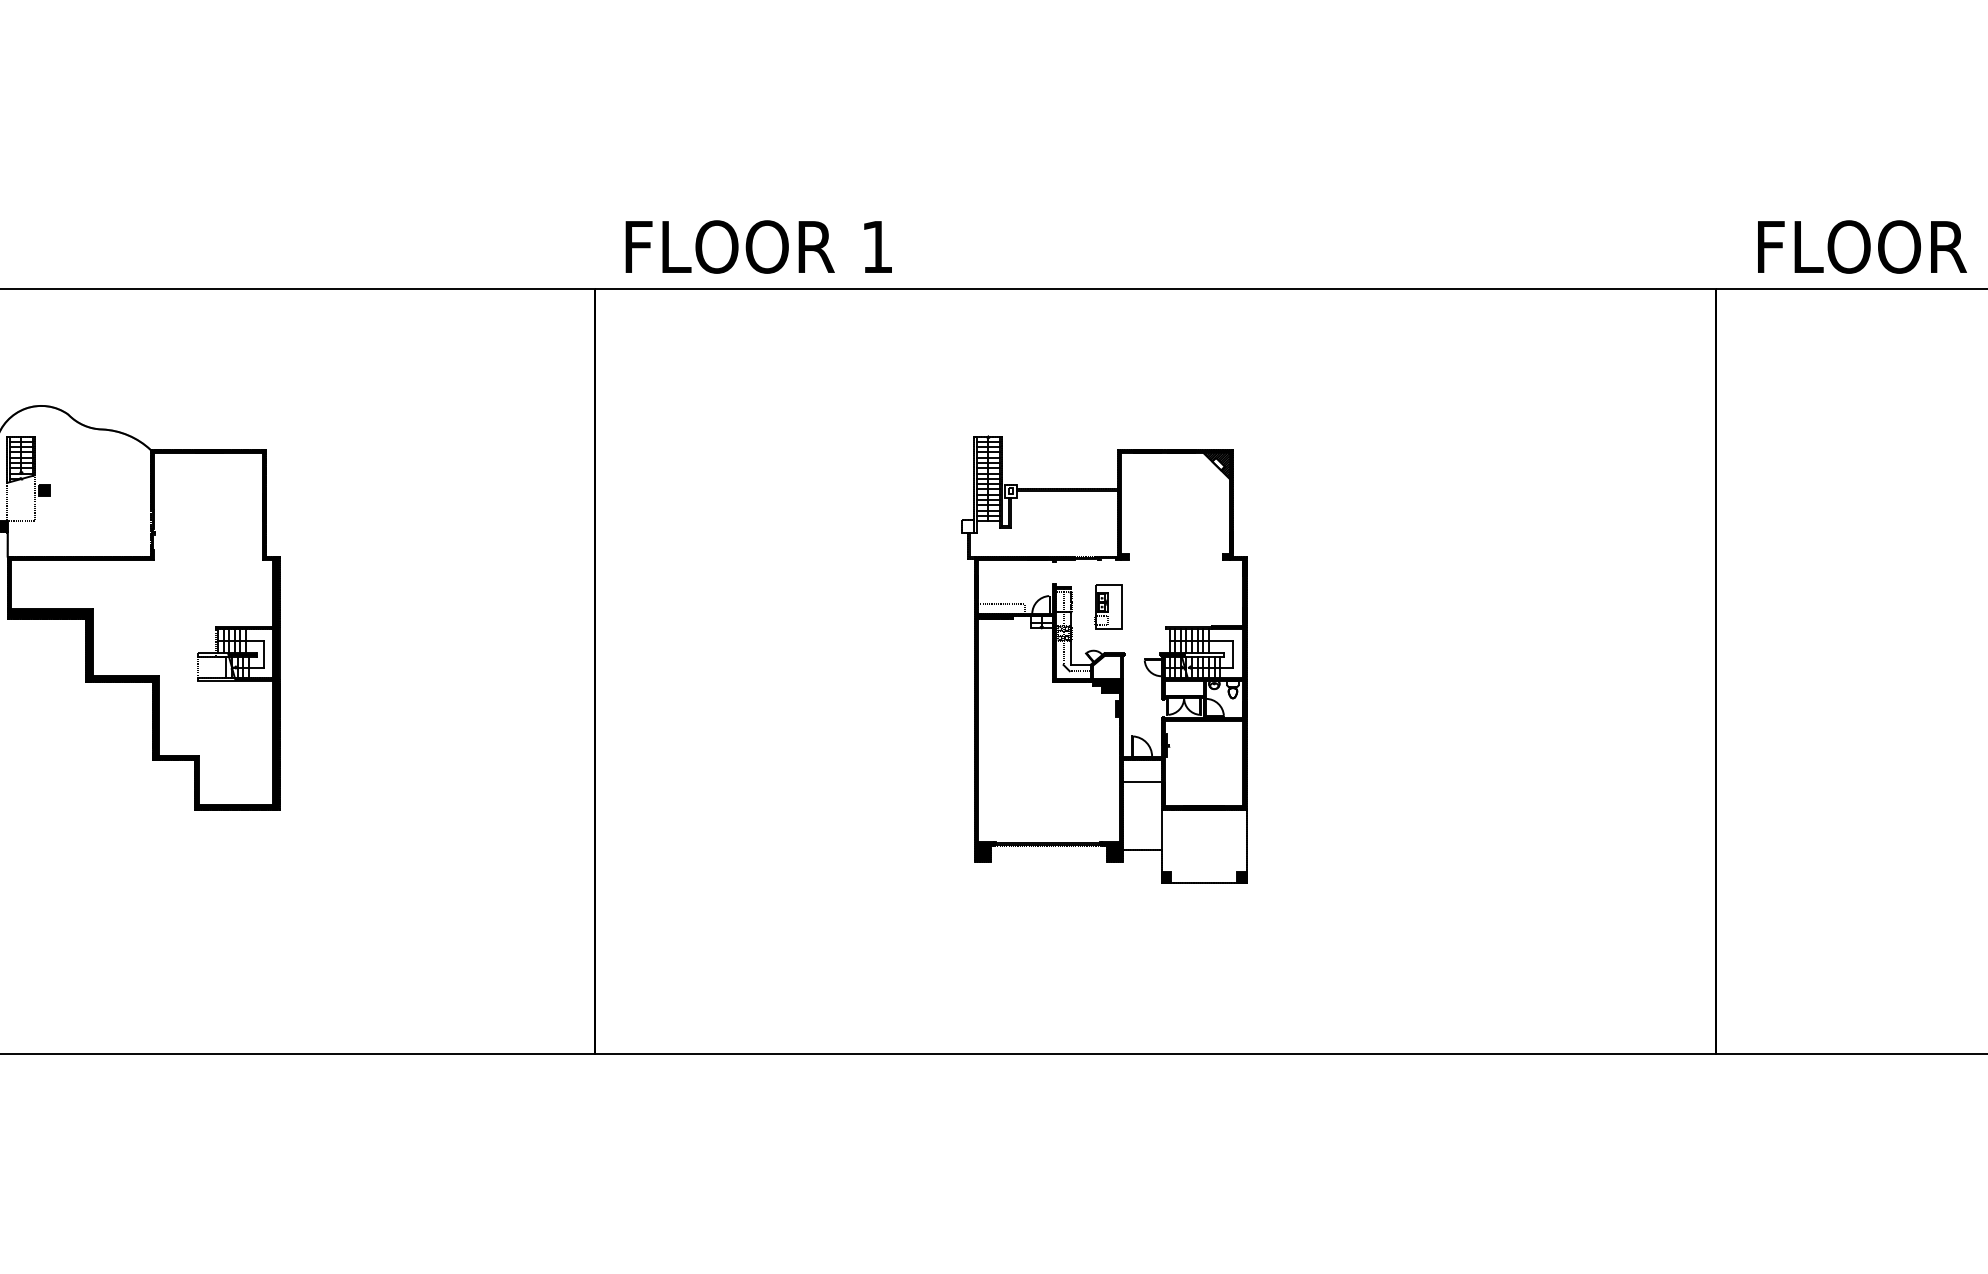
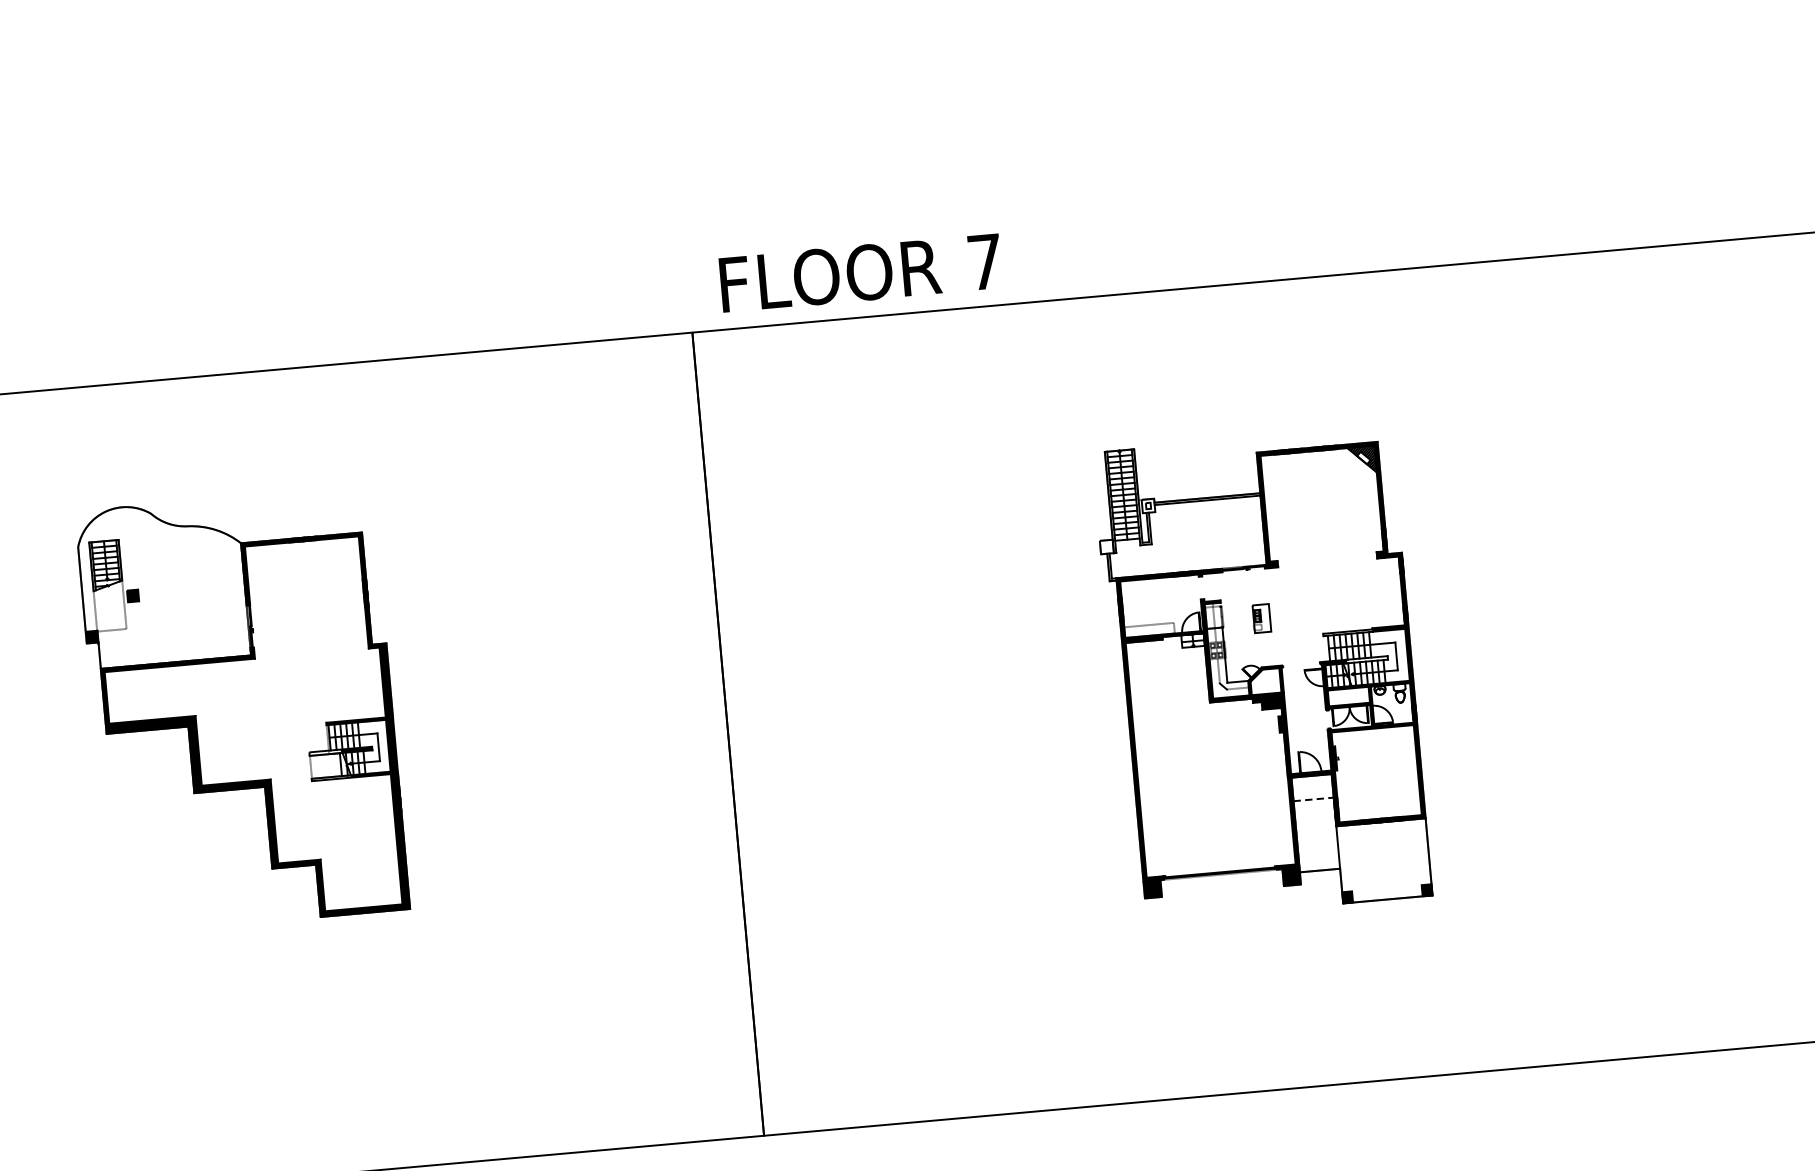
text: (877, 246) -> (985, 261), 1 -> 7
part: (1108, 606) -> (1261, 617), size x0.6
line: (1142, 782) -> (1313, 799), solid -> dashed

